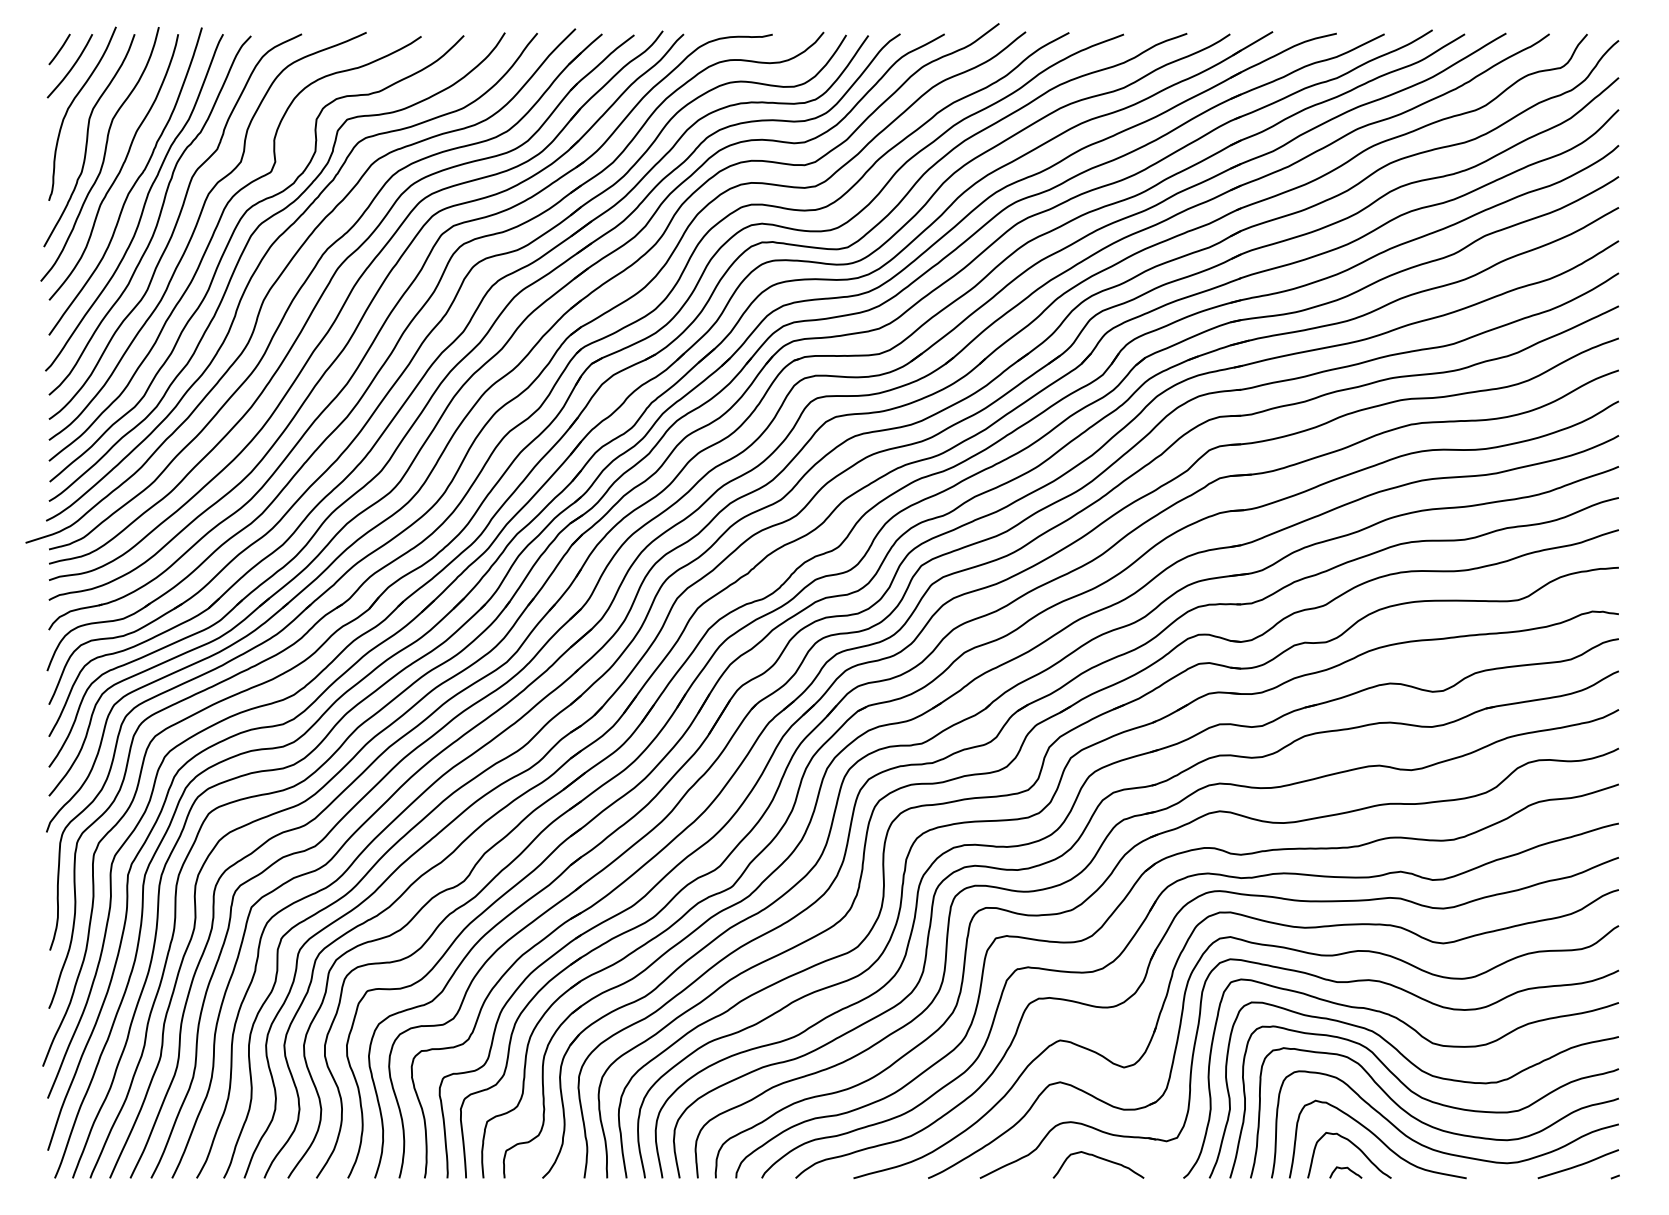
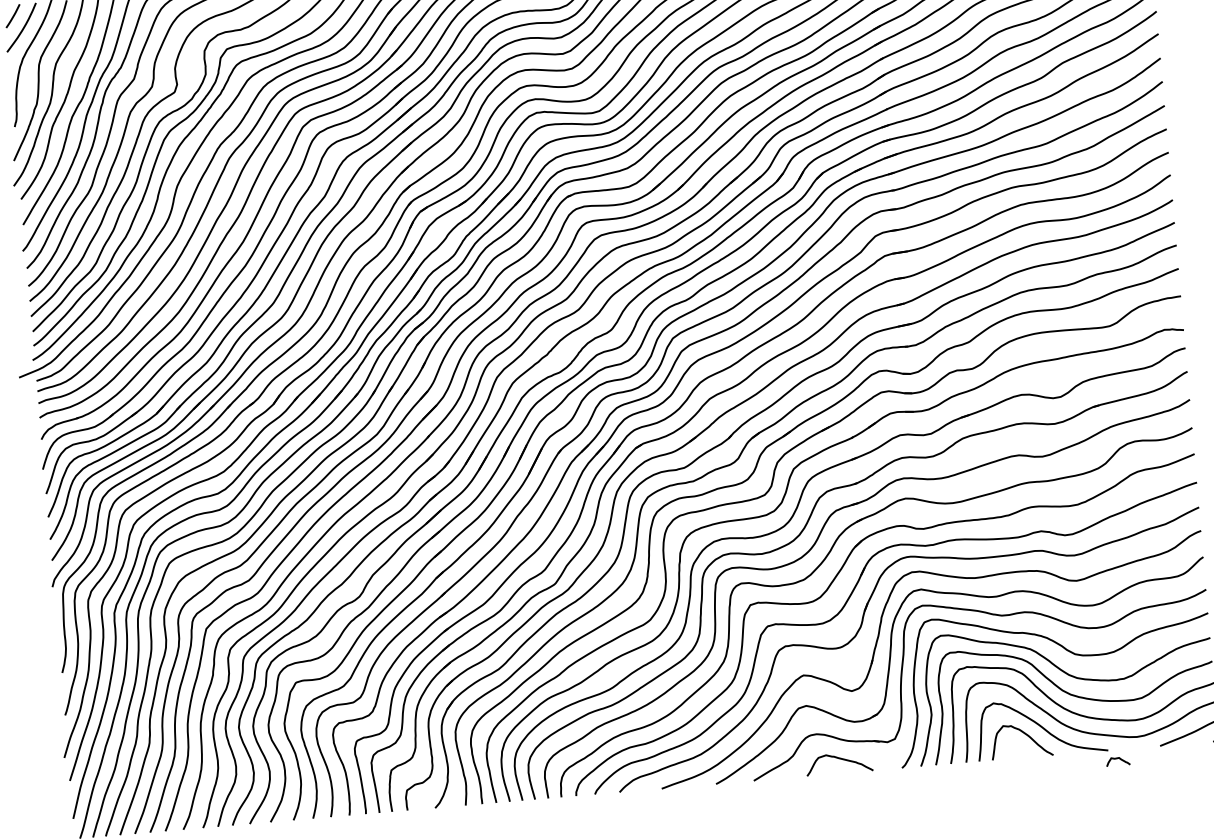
curve: (1343, 1169) -> (1116, 759), moved

